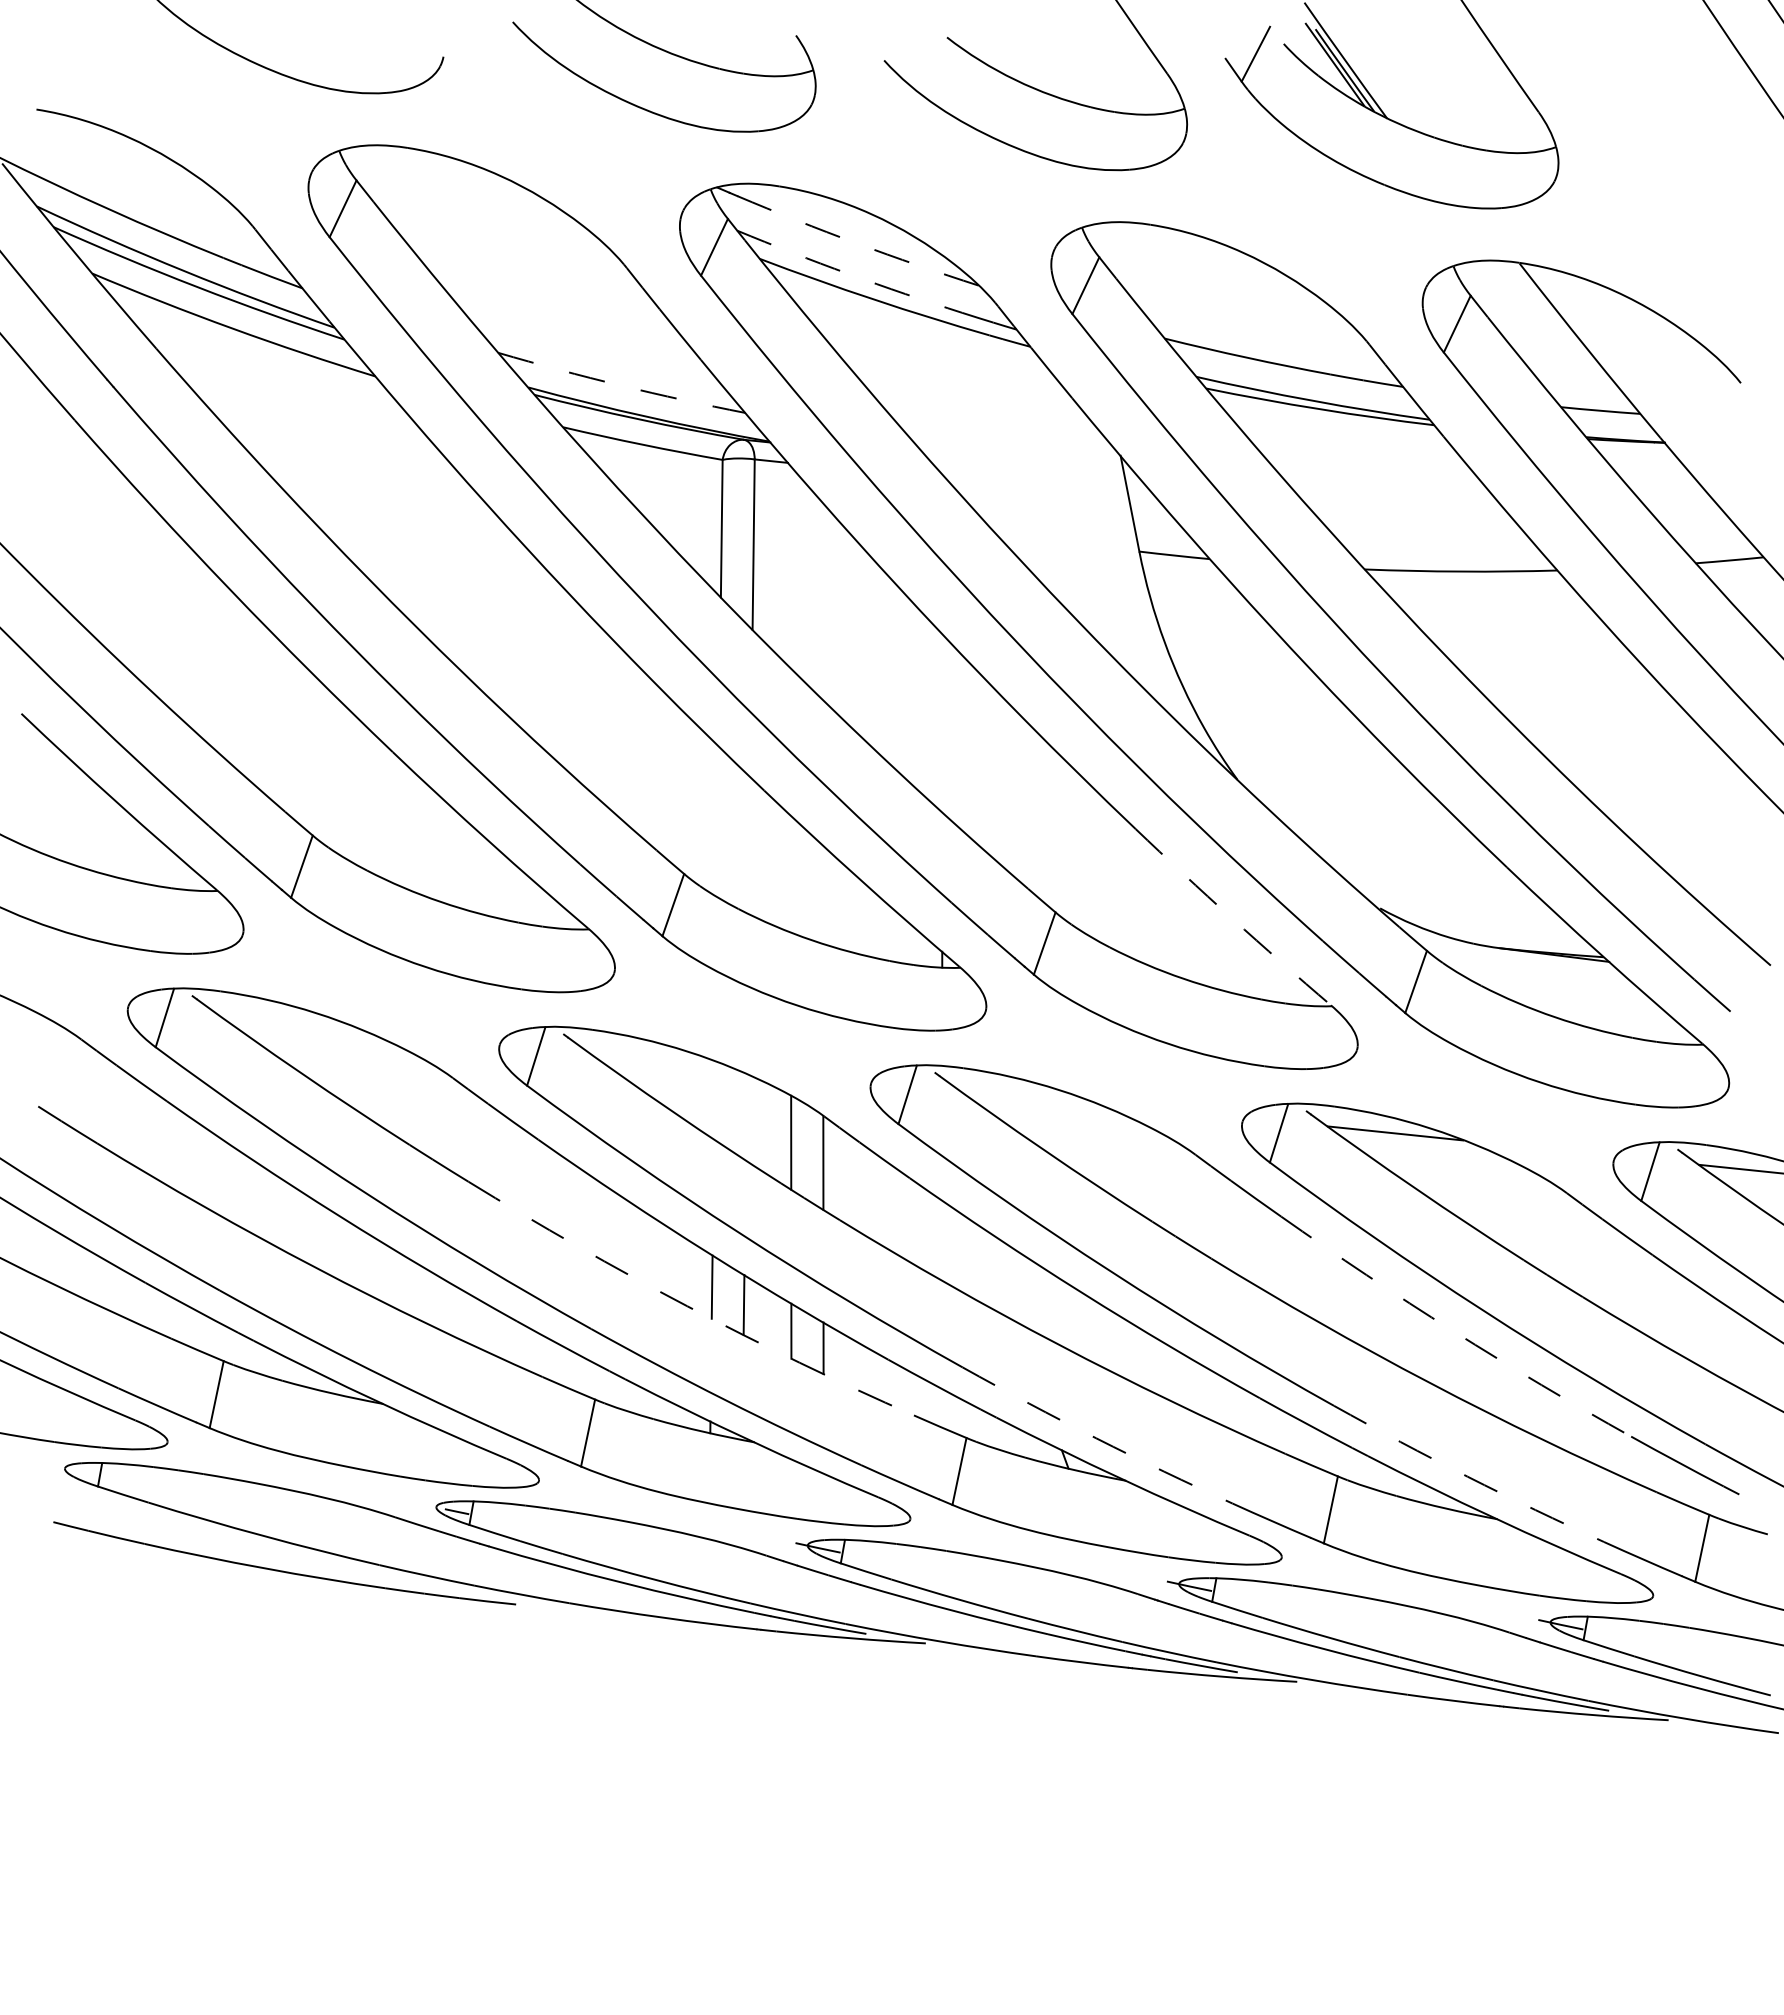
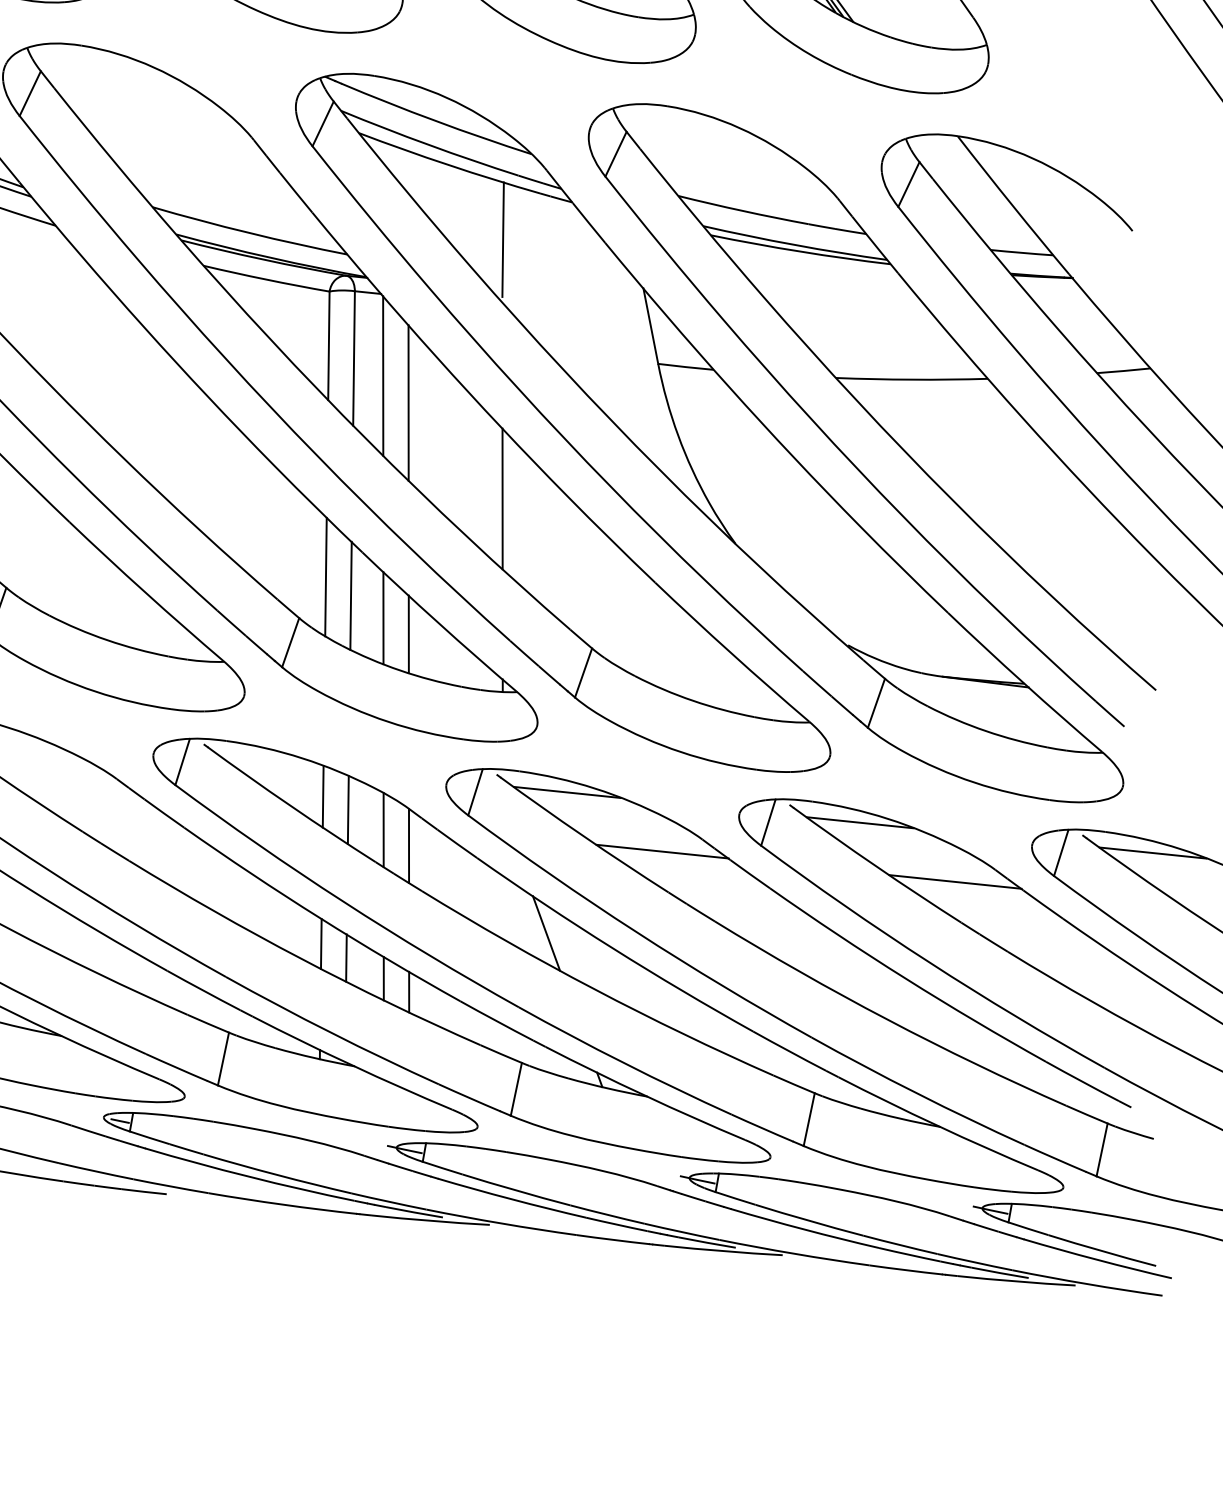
arc: (856, 243) -> (435, 120), dashed -> solid
arc: (848, 274) -> (428, 145), dashed -> solid
arc: (621, 385) -> (249, 232), dashed -> solid
line: (942, 393) -> (502, 239), added
line: (790, 566) -> (383, 375), added
line: (822, 600) -> (408, 402), added
line: (941, 722) -> (502, 498), added
line: (718, 821) -> (326, 576), added
line: (749, 845) -> (350, 595), added
line: (790, 873) -> (383, 617), added
line: (823, 894) -> (409, 634), added
arc: (1232, 918) -> (731, 653), dashed -> solid
line: (1023, 1095) -> (566, 792), added
line: (714, 1100) -> (323, 796), added
line: (745, 1117) -> (347, 810), added
line: (1144, 1169) -> (662, 851), added
line: (1516, 1208) -> (955, 881), added
line: (997, 1273) -> (546, 933), added
arc: (687, 1306) -> (301, 959), dashed -> solid
arc: (1453, 1331) -> (905, 978), dashed -> solid
arc: (1096, 1438) -> (624, 1063), dashed -> solid
arc: (1467, 1476) -> (916, 1093), dashed -> solid

